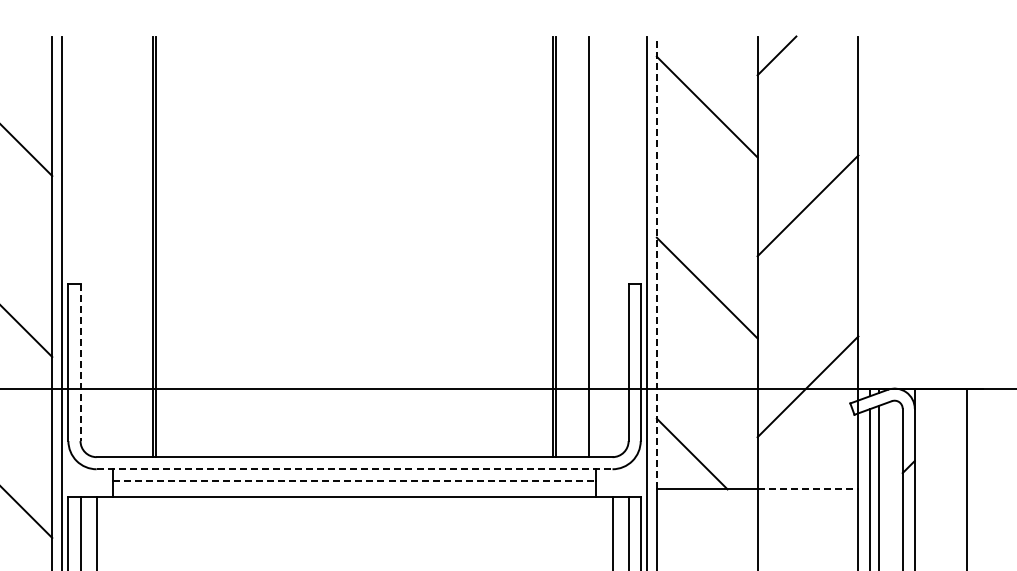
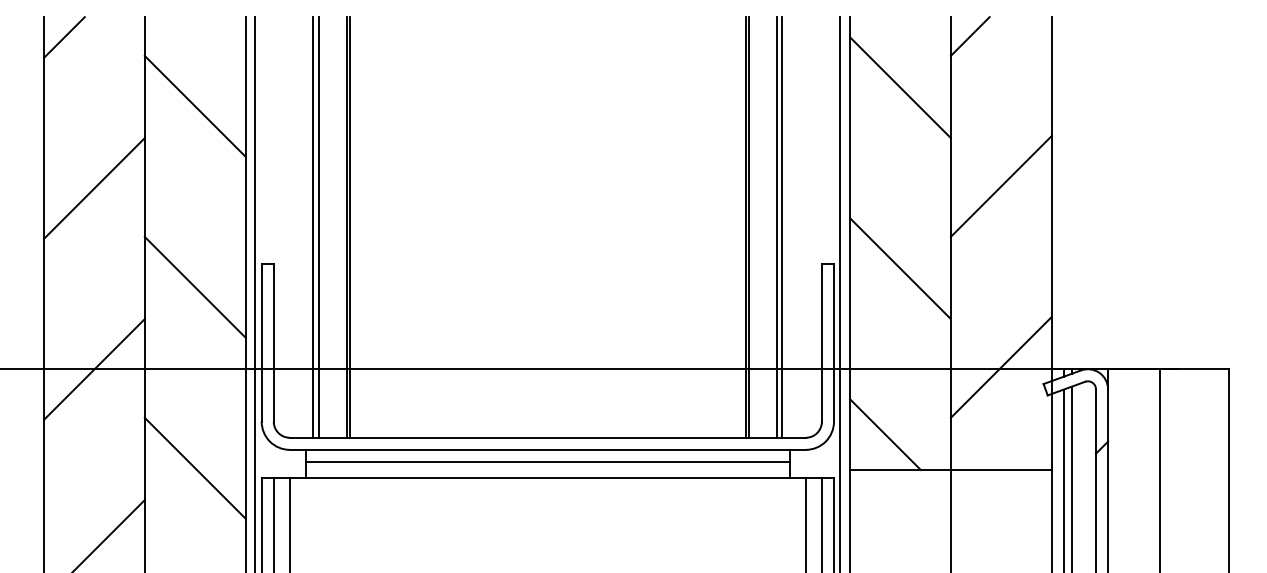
line: (120, 246) -> (313, 227), added
line: (126, 246) -> (319, 227), added
line: (583, 246) -> (776, 227), added
line: (657, 262) -> (850, 243), dashed -> solid
line: (80, 362) -> (273, 343), dashed -> solid
line: (354, 468) -> (547, 449), dashed -> solid
line: (354, 480) -> (547, 461), dashed -> solid
line: (808, 489) -> (1001, 470), dashed -> solid

